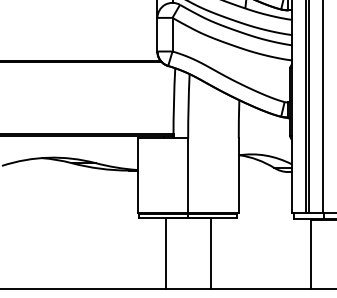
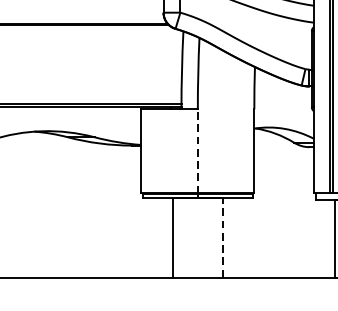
line: (188, 175) -> (198, 151), solid -> dashed
line: (210, 252) -> (222, 237), solid -> dashed

